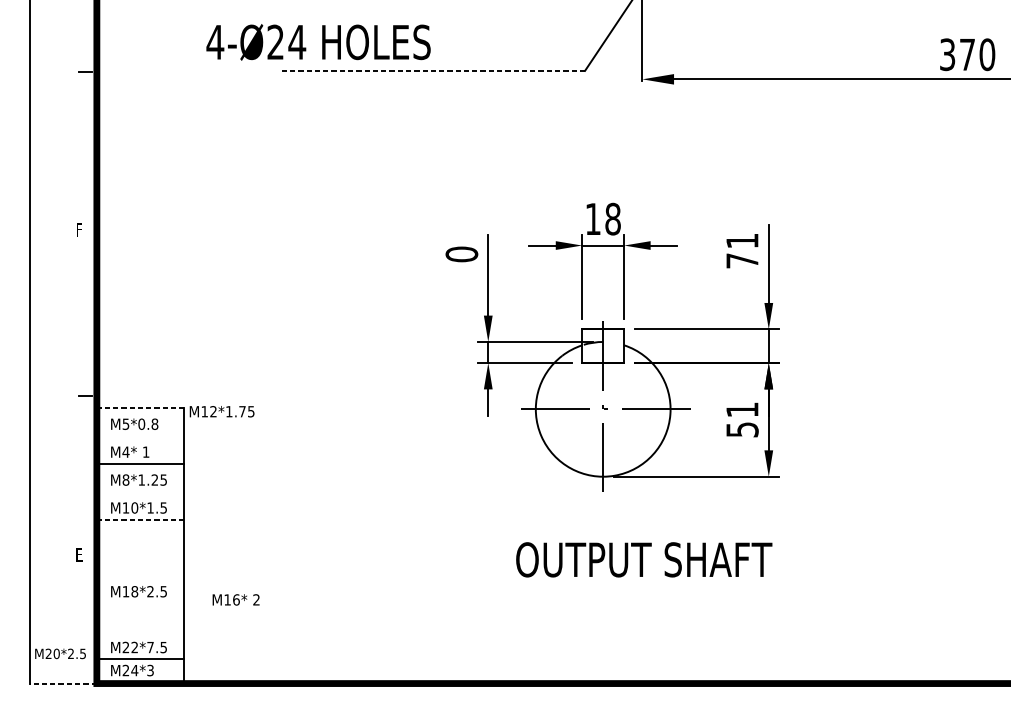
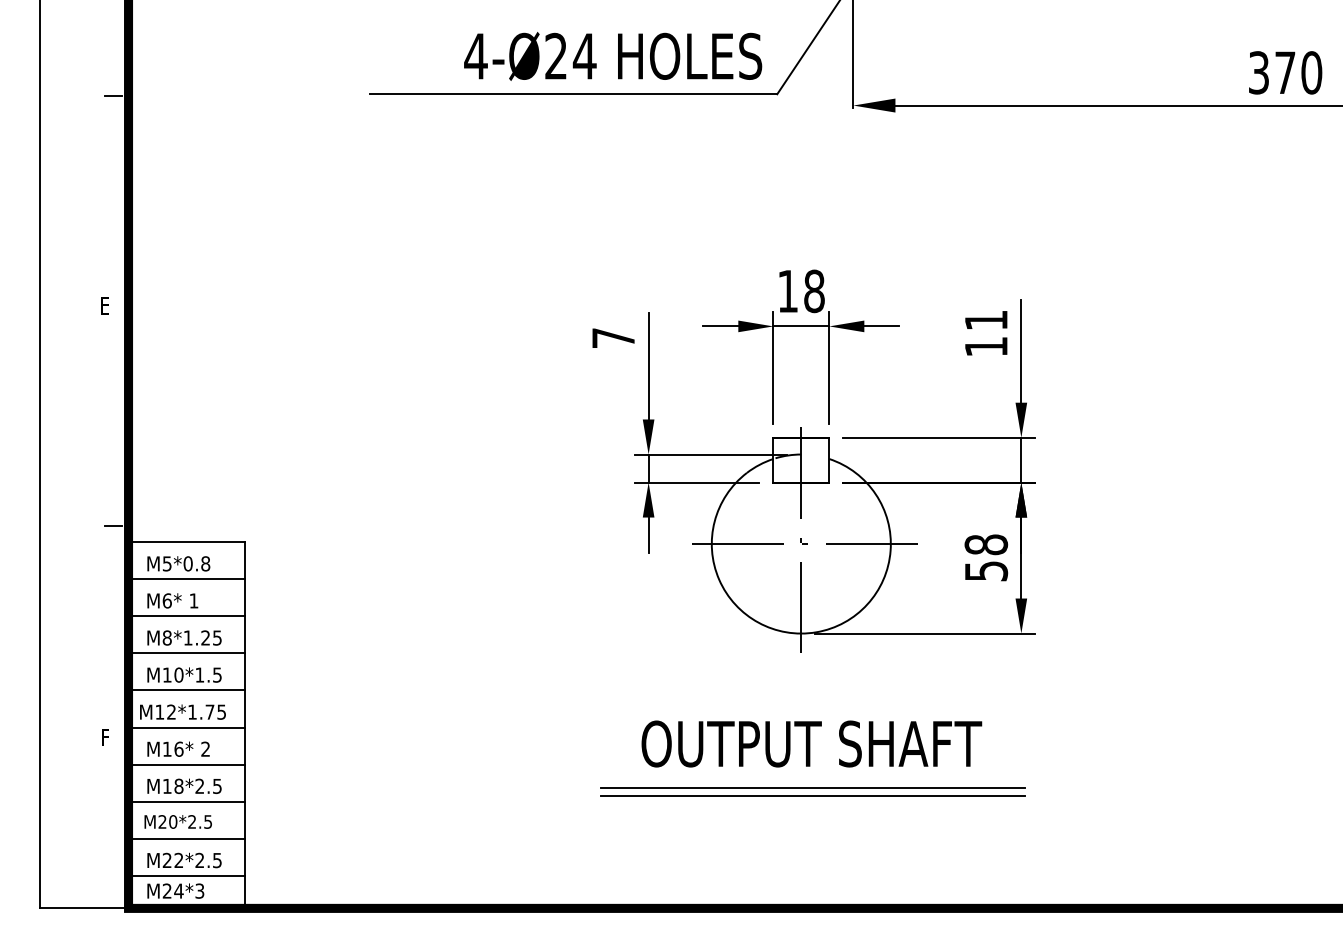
text: (318, 42) -> (613, 56), moved
line: (431, 71) -> (573, 94), dashed -> solid
text: (78, 229) -> (104, 305), F -> E
text: (461, 253) -> (613, 337), 0 -> 7
text: (742, 260) -> (986, 346), 71 -> 11
line: (140, 408) -> (186, 542), dashed -> solid
text: (742, 409) -> (986, 544), 51 -> 58
text: (221, 411) -> (182, 711), moved
line: (140, 436) -> (186, 579), added
text: (126, 451) -> (167, 600), M4* -> M6*
line: (140, 491) -> (186, 653), added
line: (140, 519) -> (186, 690), dashed -> solid
line: (140, 547) -> (186, 727), added
text: (78, 554) -> (104, 737), E -> F
text: (643, 559) -> (811, 743), moved
line: (140, 575) -> (186, 764), added
line: (612, 592) -> (813, 787), added
line: (612, 598) -> (813, 795), added
text: (236, 599) -> (178, 748), moved
line: (140, 603) -> (186, 801), added
line: (140, 630) -> (186, 838), added
text: (150, 646) -> (199, 859), M22*7.5 -> M22*2.5
text: (59, 653) -> (177, 821), moved
line: (62, 683) -> (83, 908), dashed -> solid

